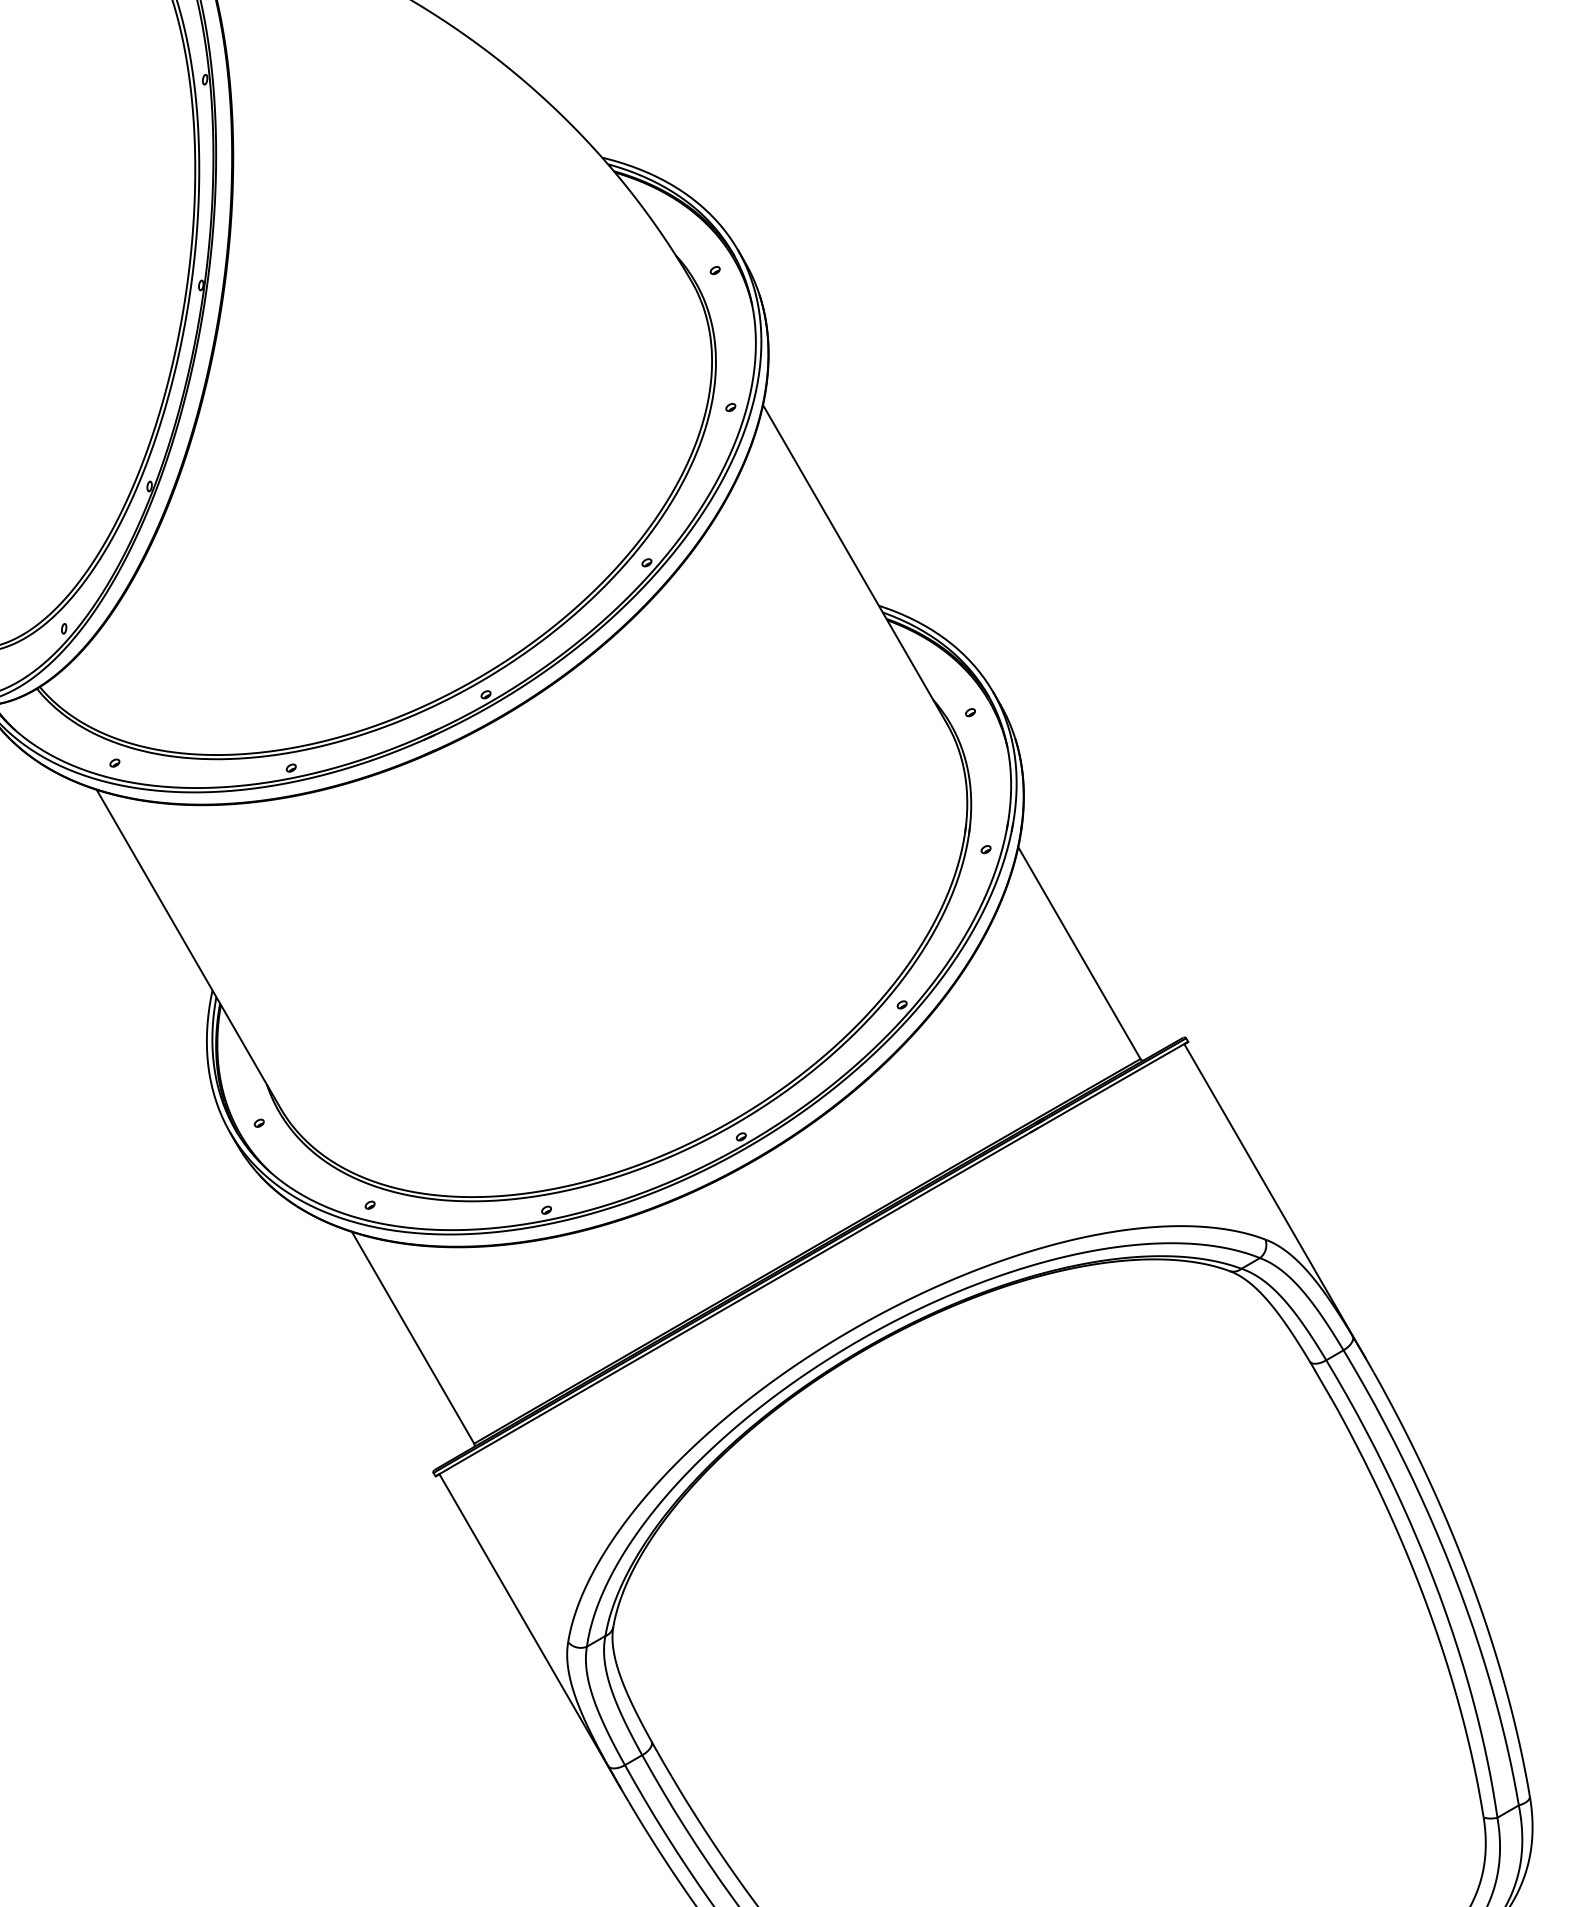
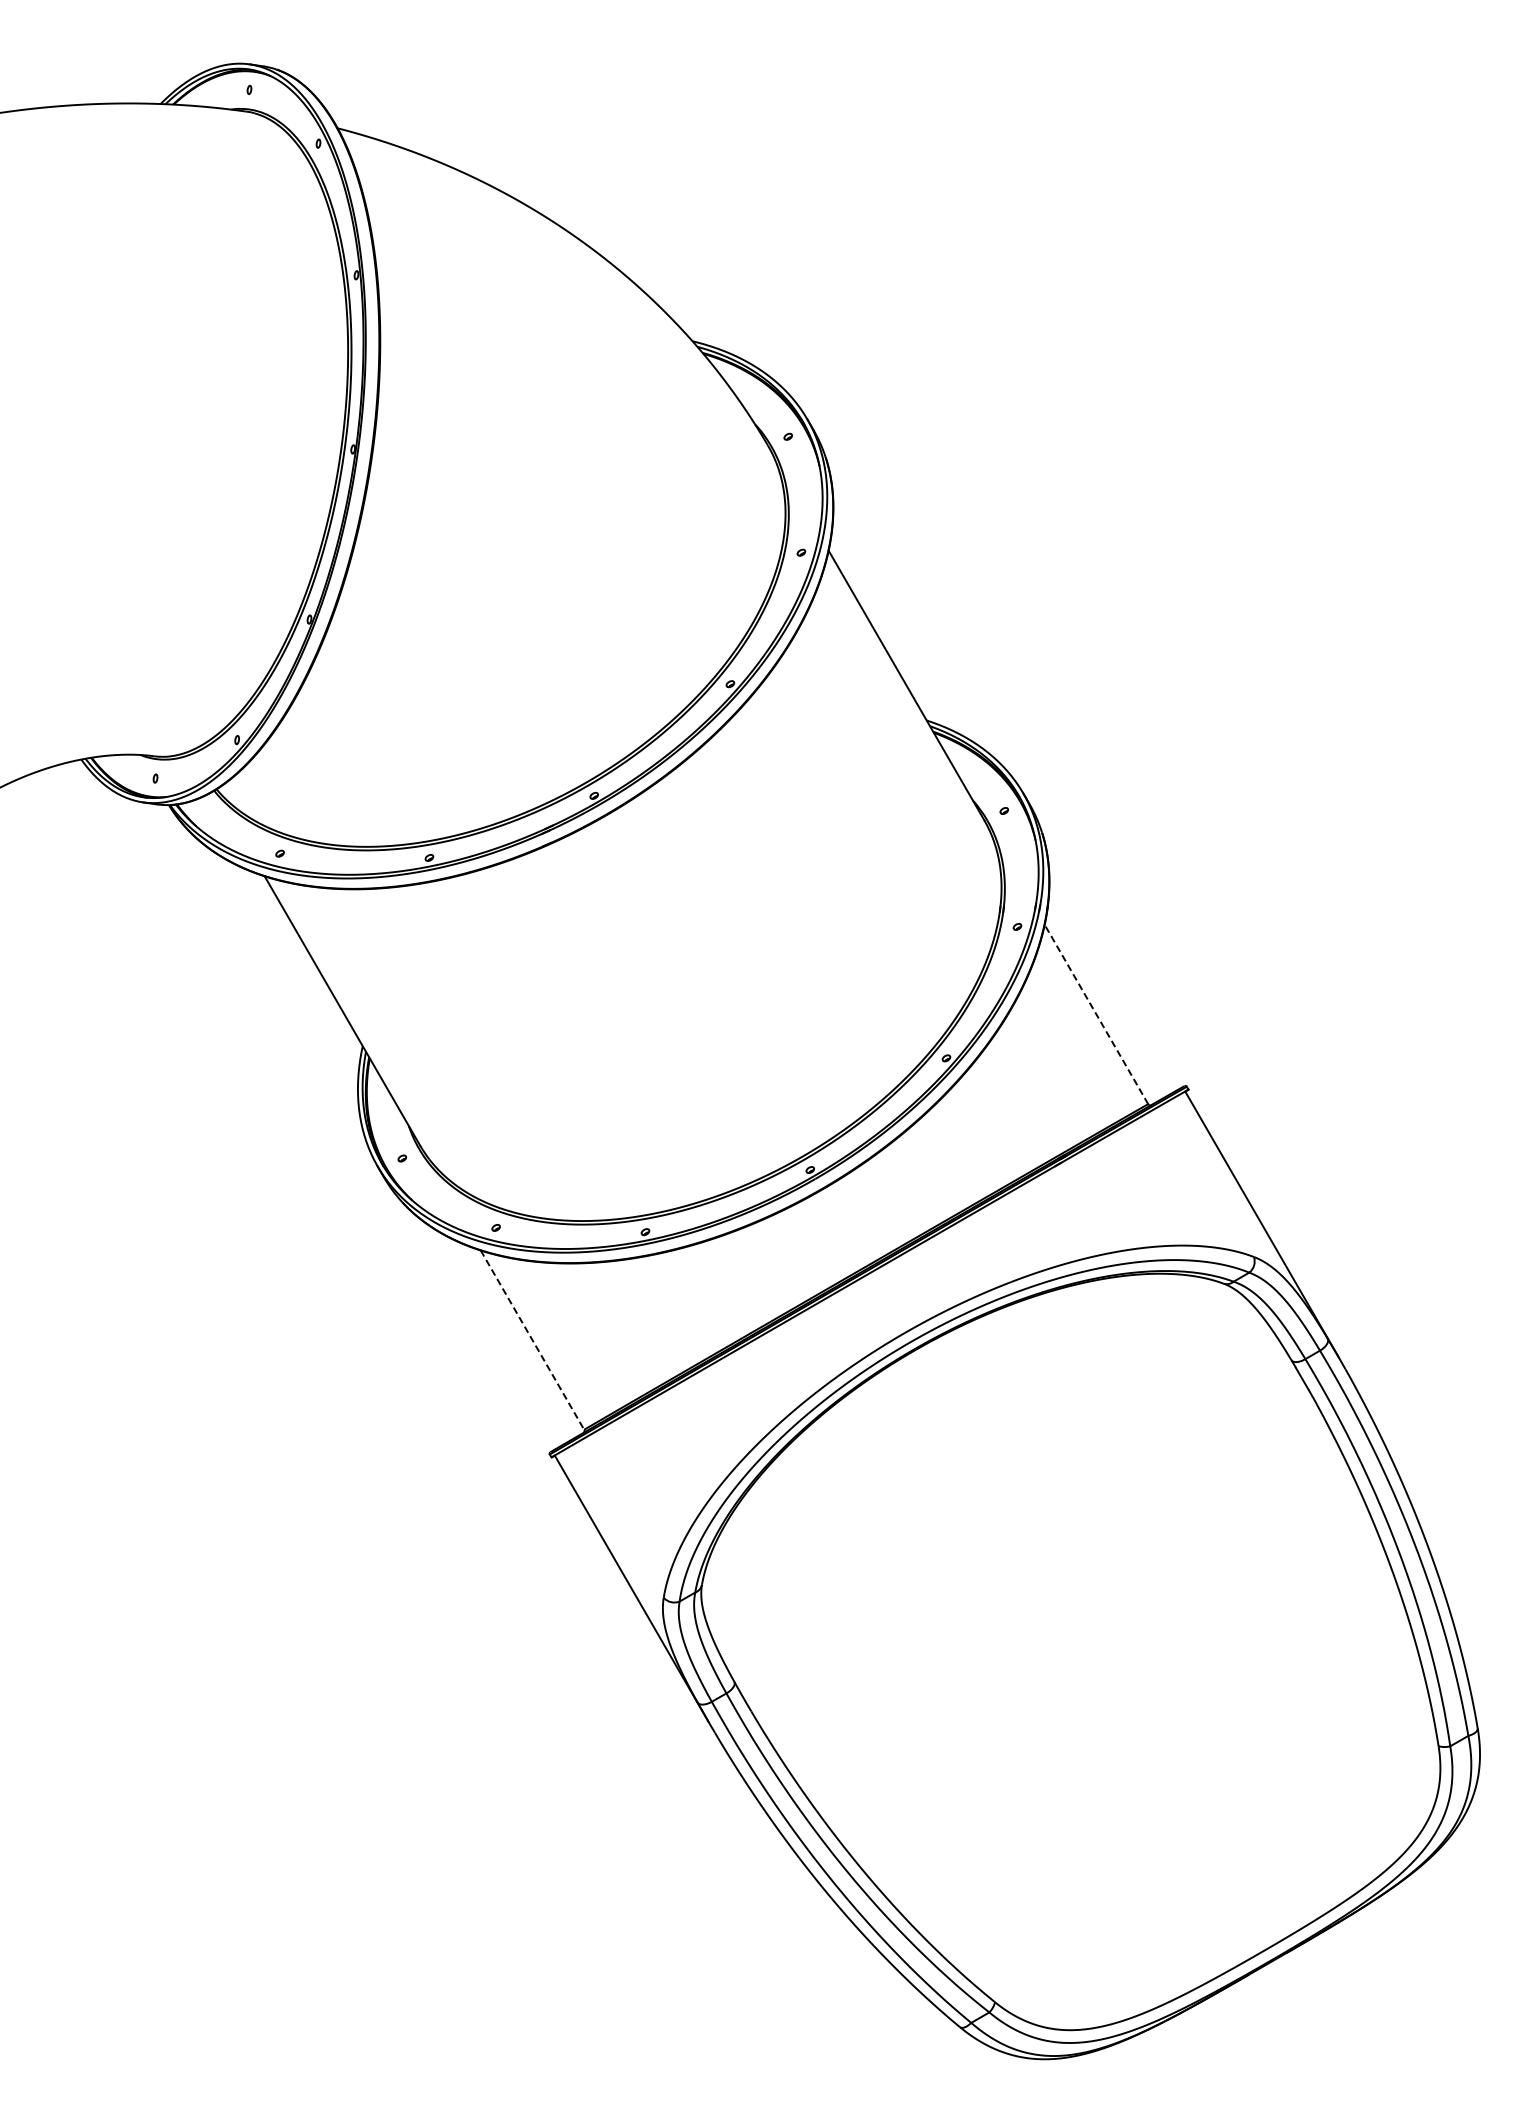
line: (1079, 953) -> (1096, 1014), solid -> dashed
line: (413, 1338) -> (532, 1340), solid -> dashed

